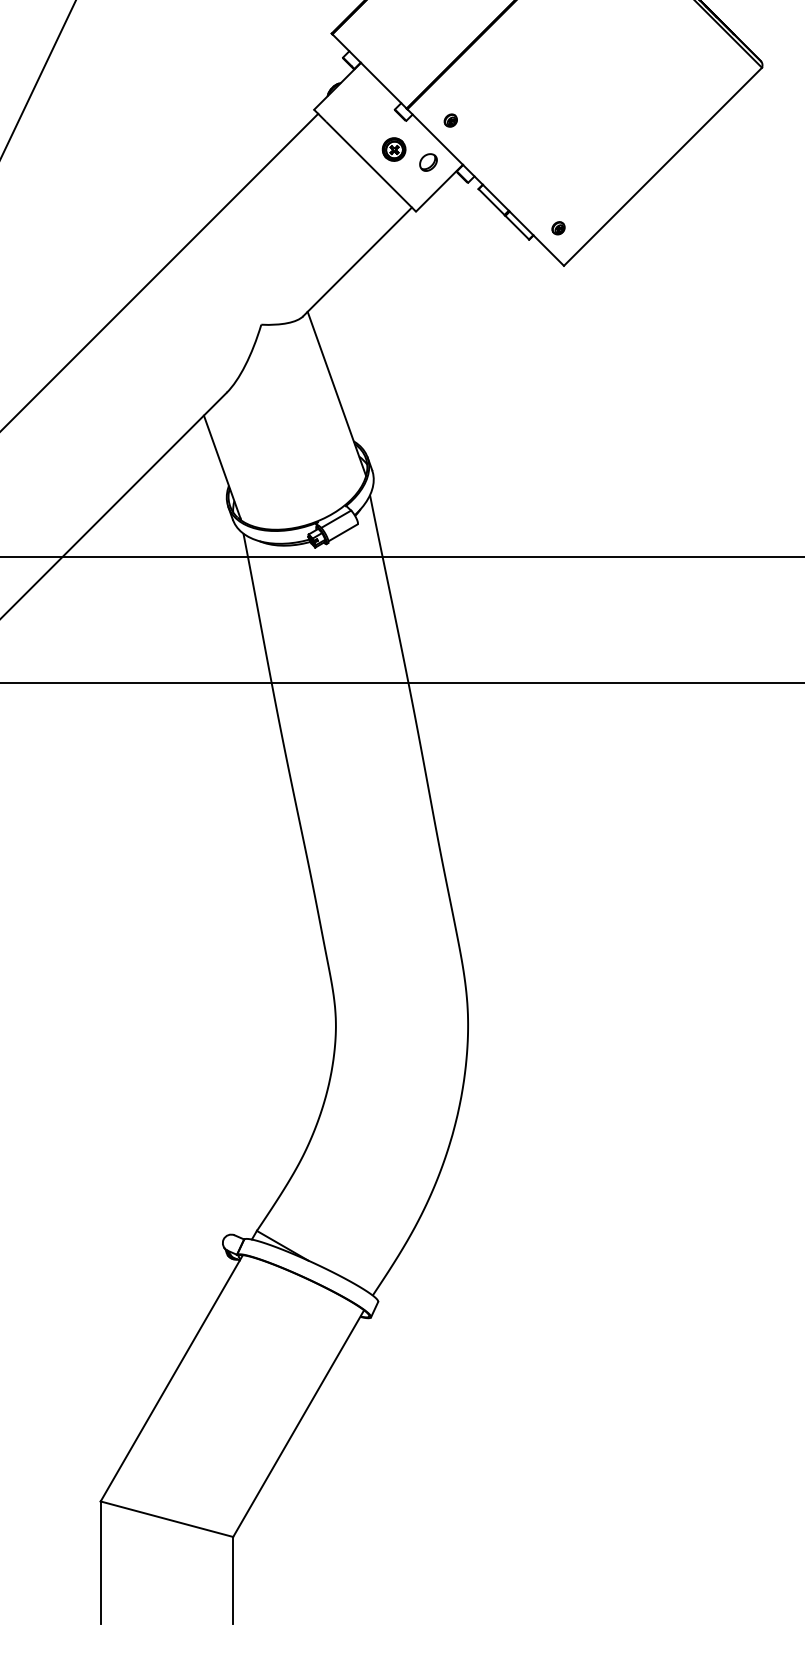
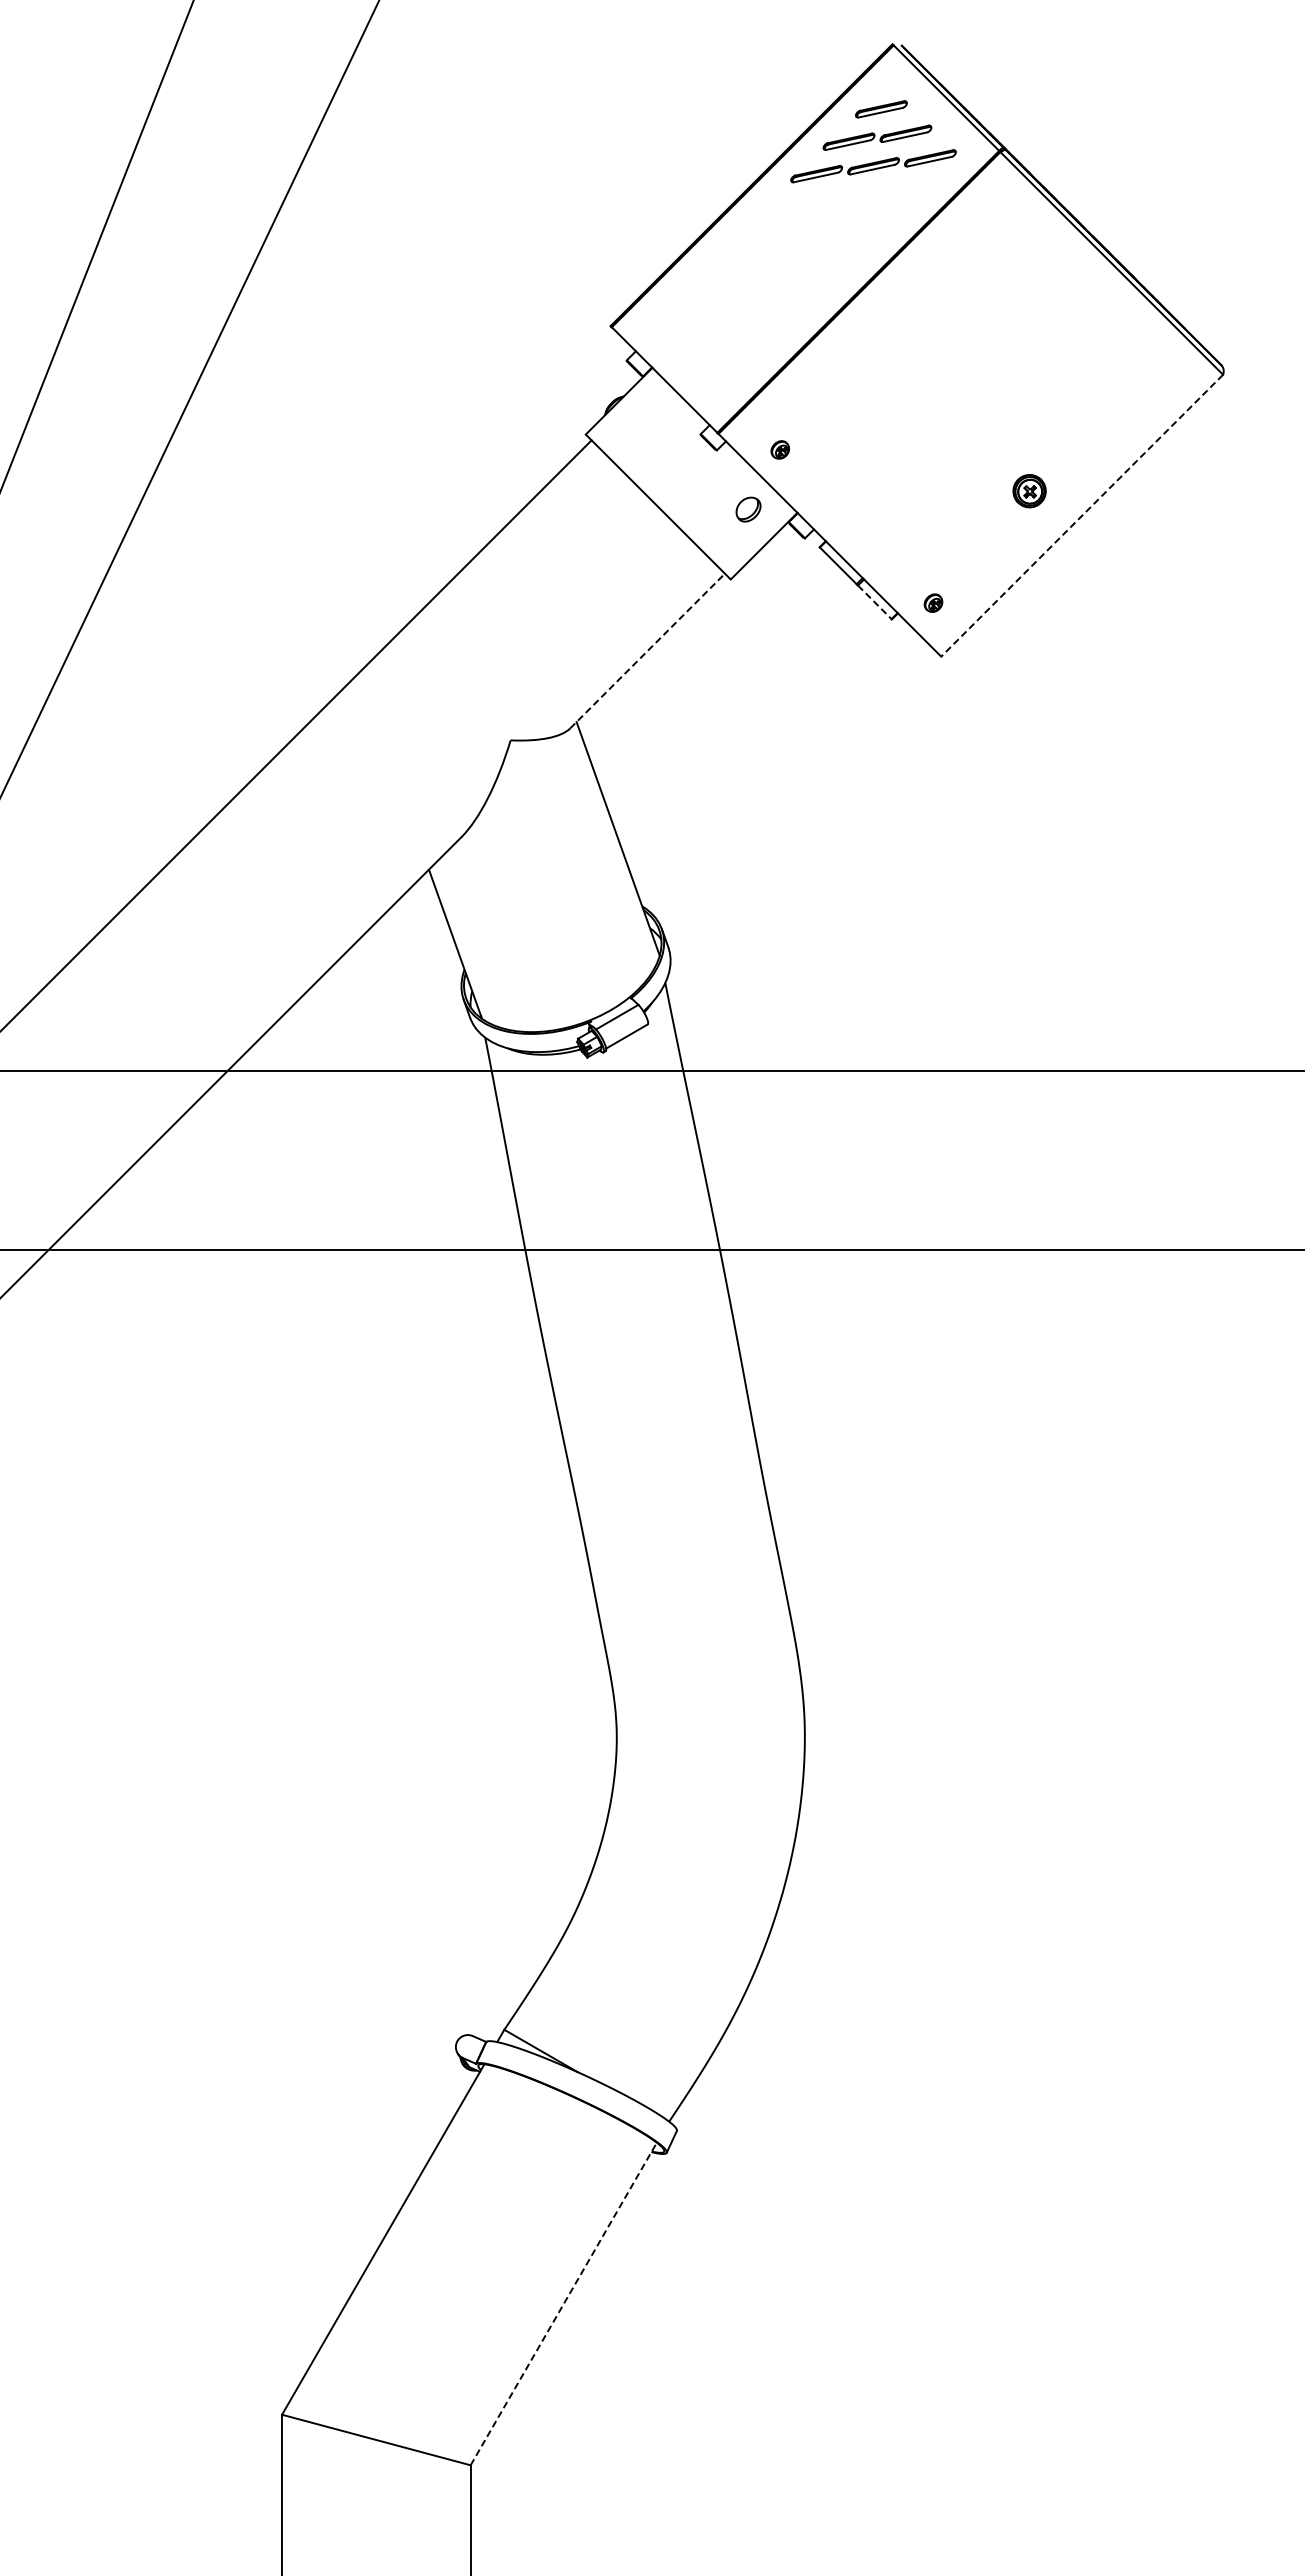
part: (394, 149) -> (1029, 491), moved
line: (662, 167) -> (1081, 516), solid -> dashed
line: (517, 227) -> (874, 602), solid -> dashed
line: (357, 261) -> (647, 650), solid -> dashed
line: (299, 1423) -> (564, 2303), solid -> dashed

